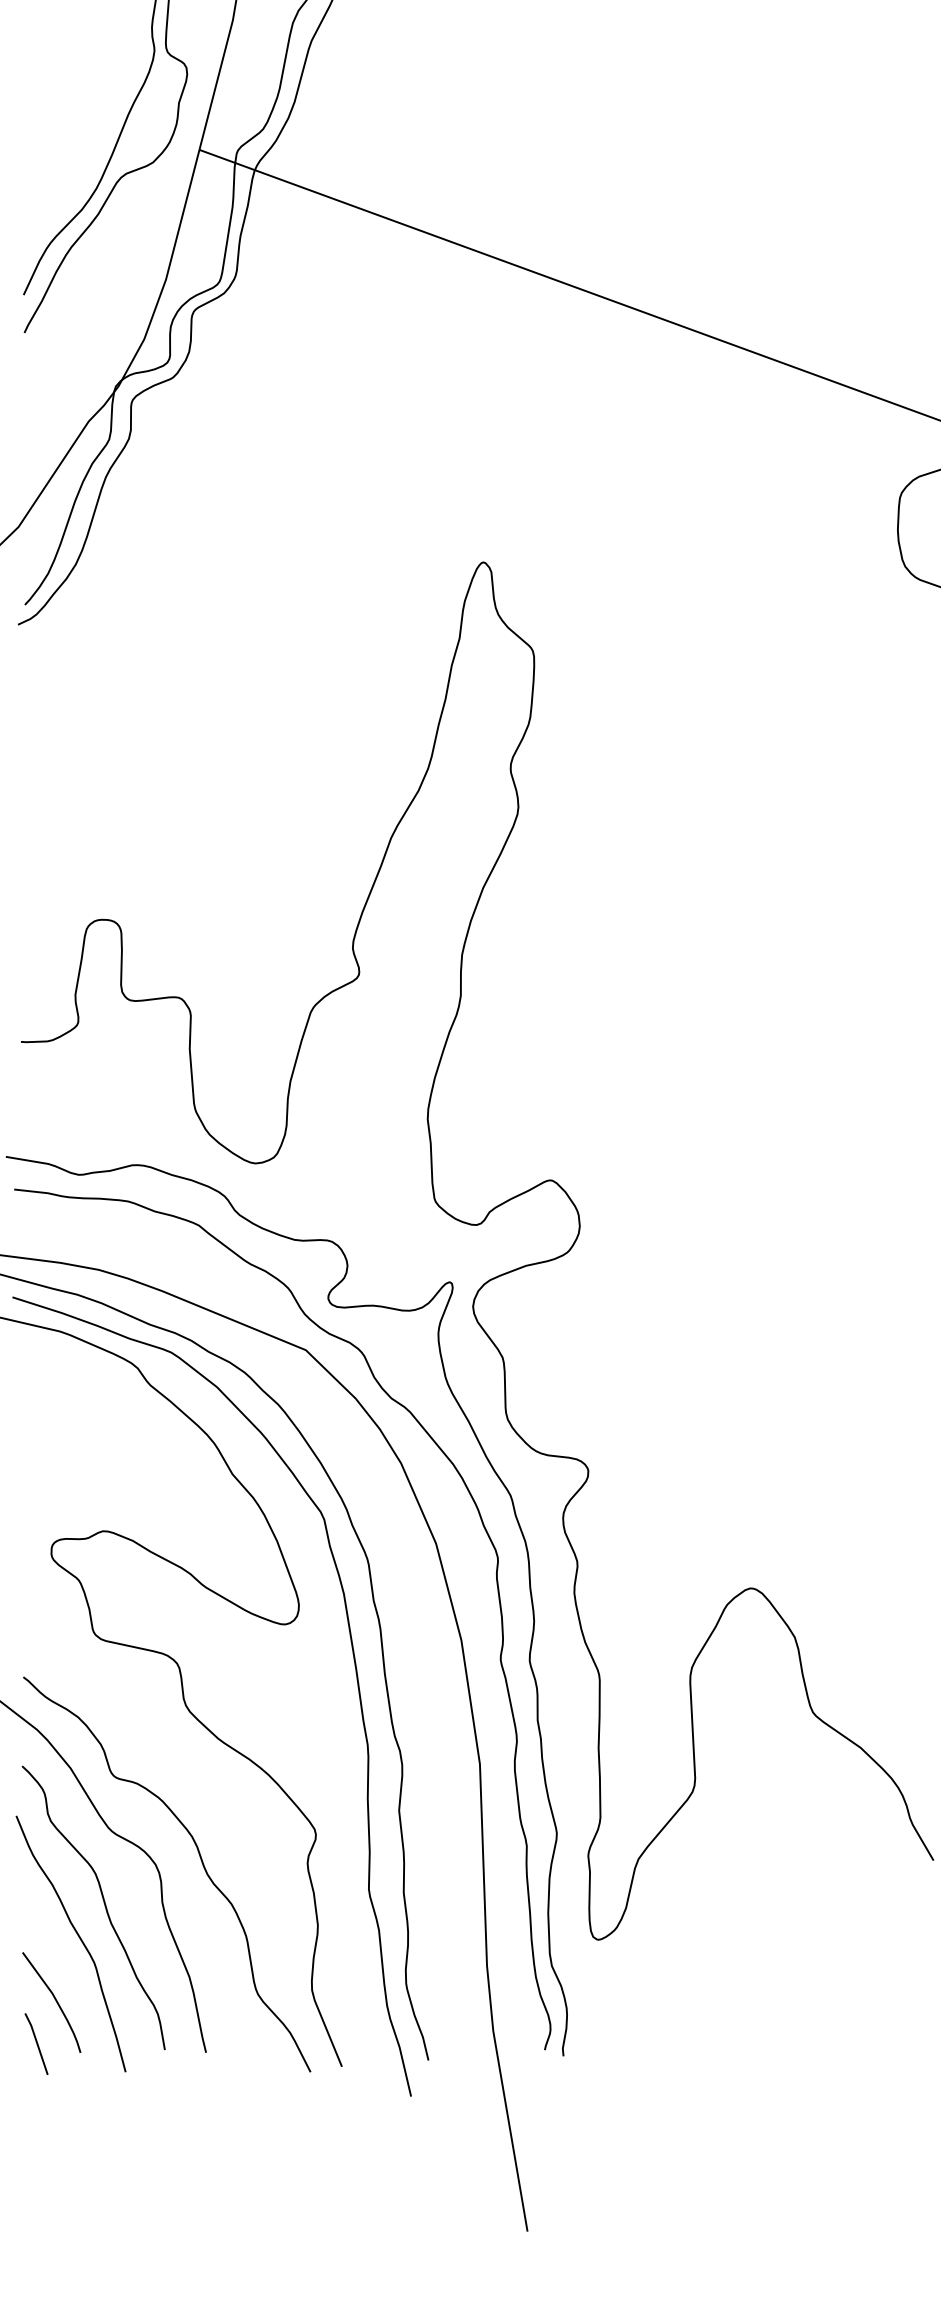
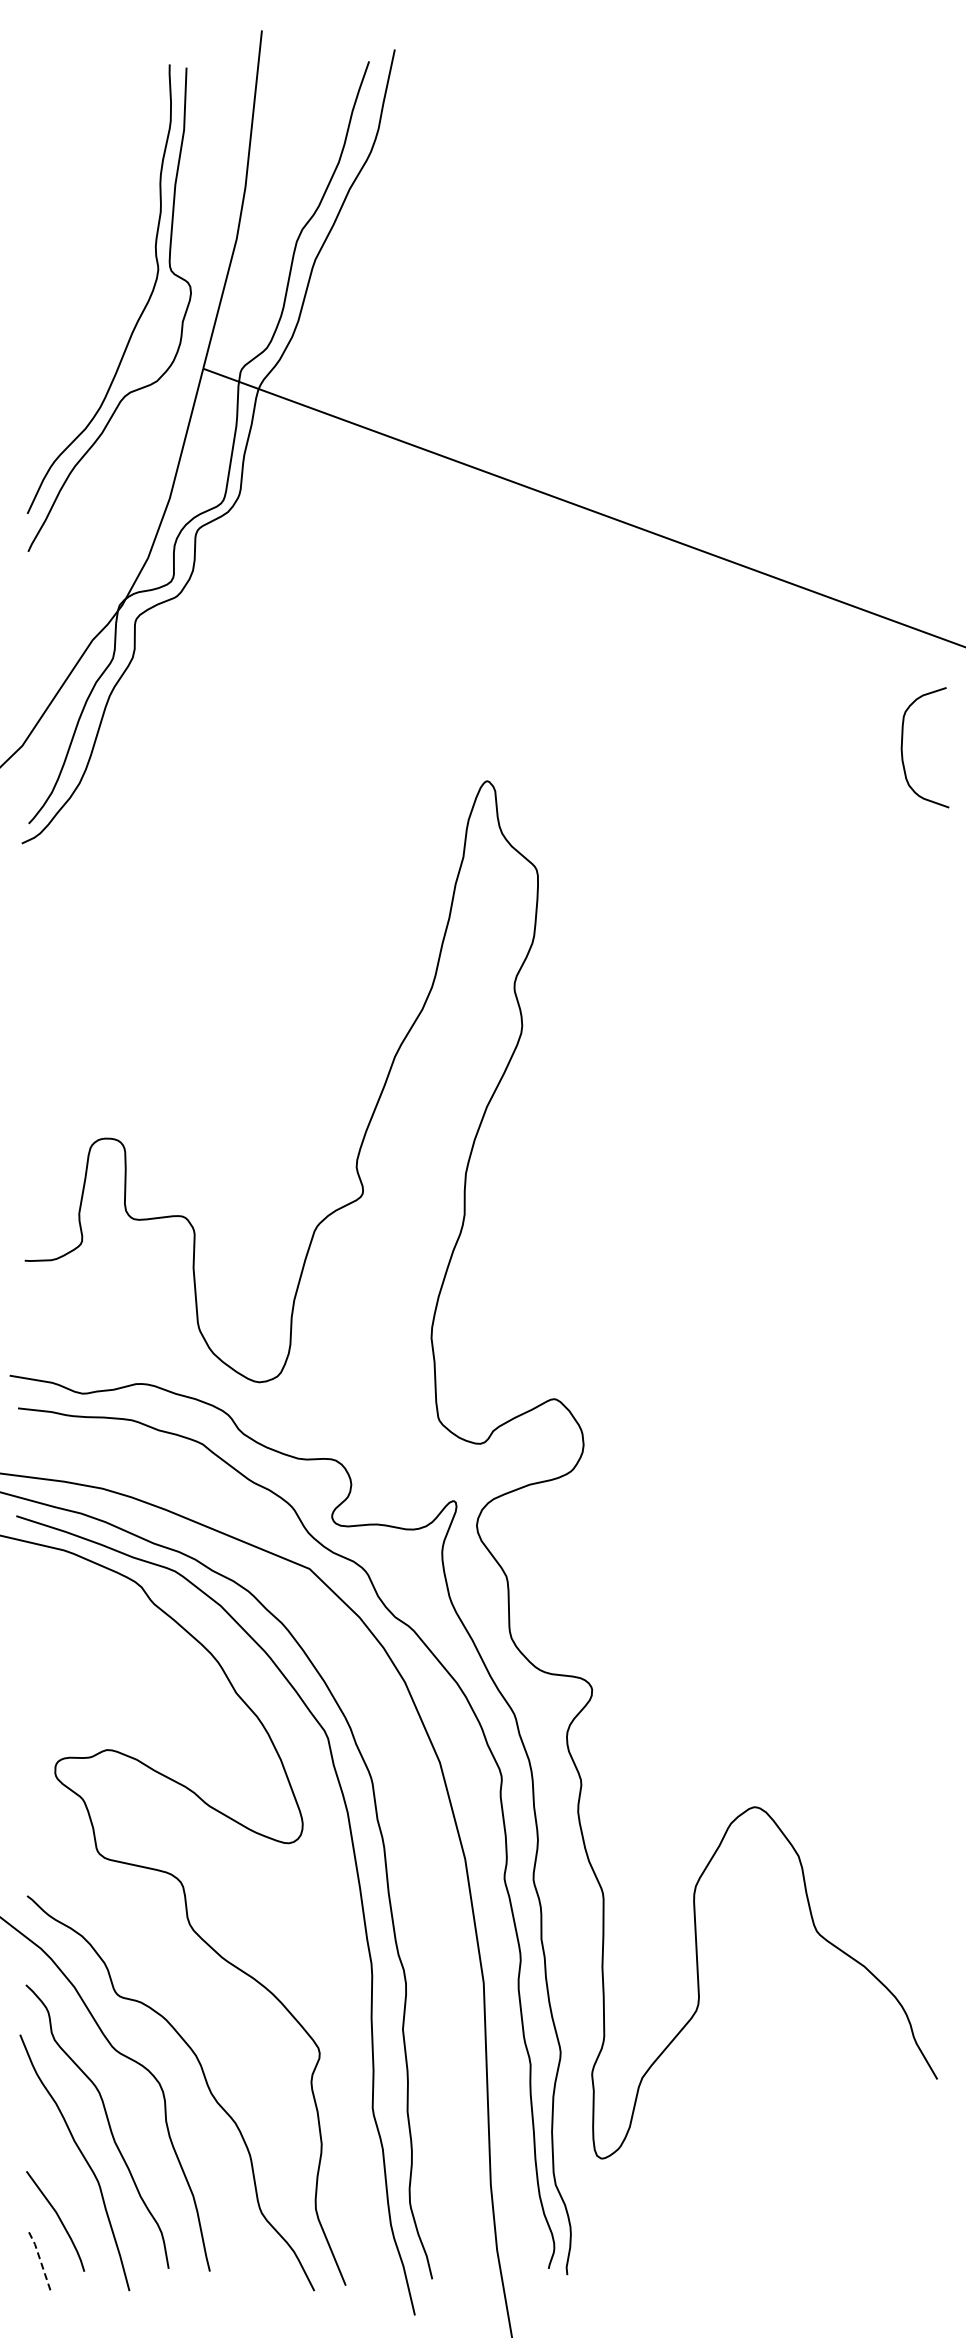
line: (36, 2043) -> (40, 2262), solid -> dashed

